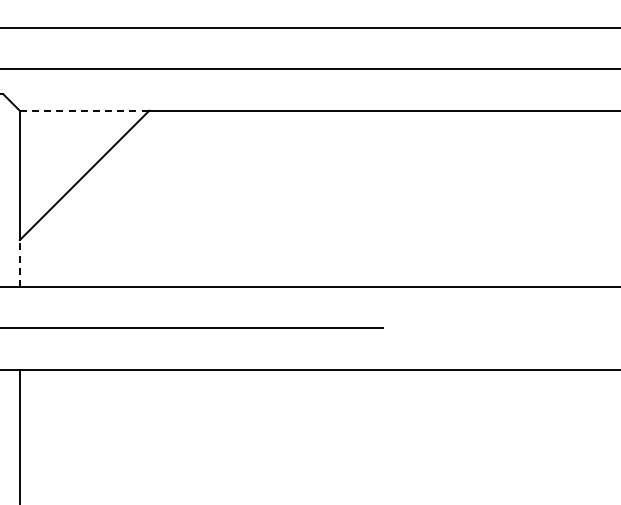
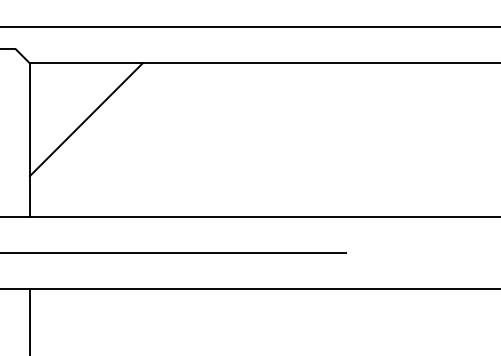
line: (84, 110) -> (86, 63), dashed -> solid
line: (19, 263) -> (29, 196), dashed -> solid

